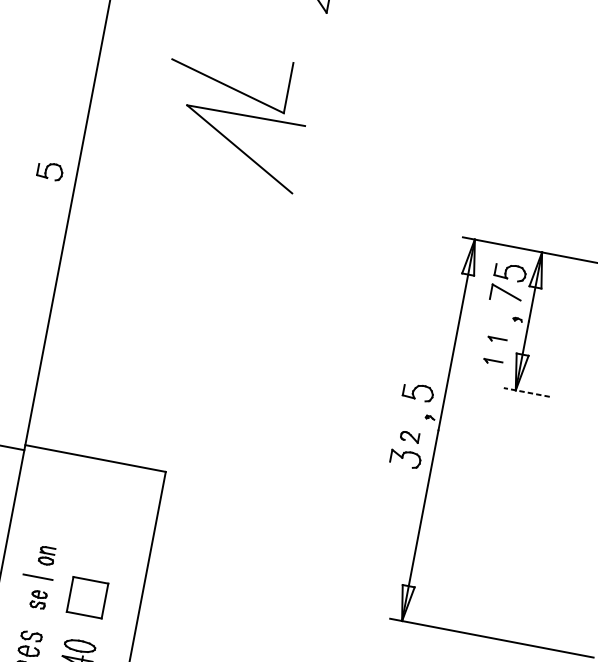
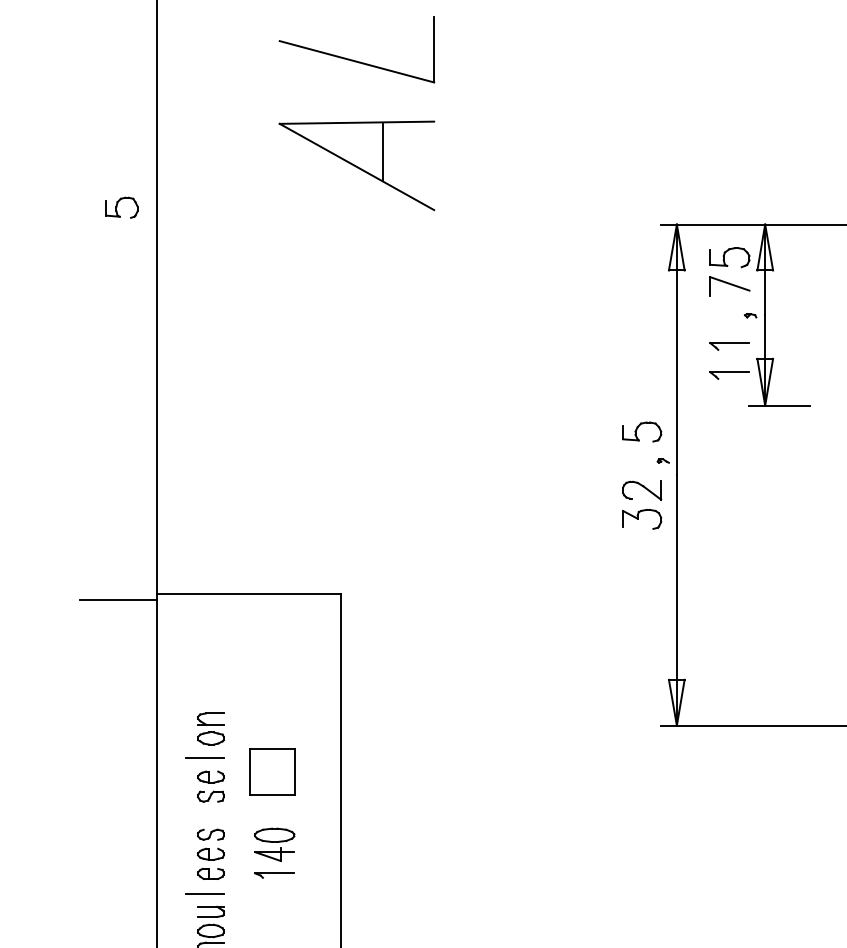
part: (225, 83) -> (353, 59), moved
line: (261, 141) -> (382, 151), added
part: (49, 171) -> (121, 207), moved
part: (497, 340) -> (729, 346), size x1.67
part: (493, 362) -> (729, 375), size x1.67
line: (526, 392) -> (779, 405), dashed -> solid
part: (410, 437) -> (642, 490), size x1.67
part: (46, 555) -> (210, 728), size x1.43
part: (38, 599) -> (210, 786), size x1.43

